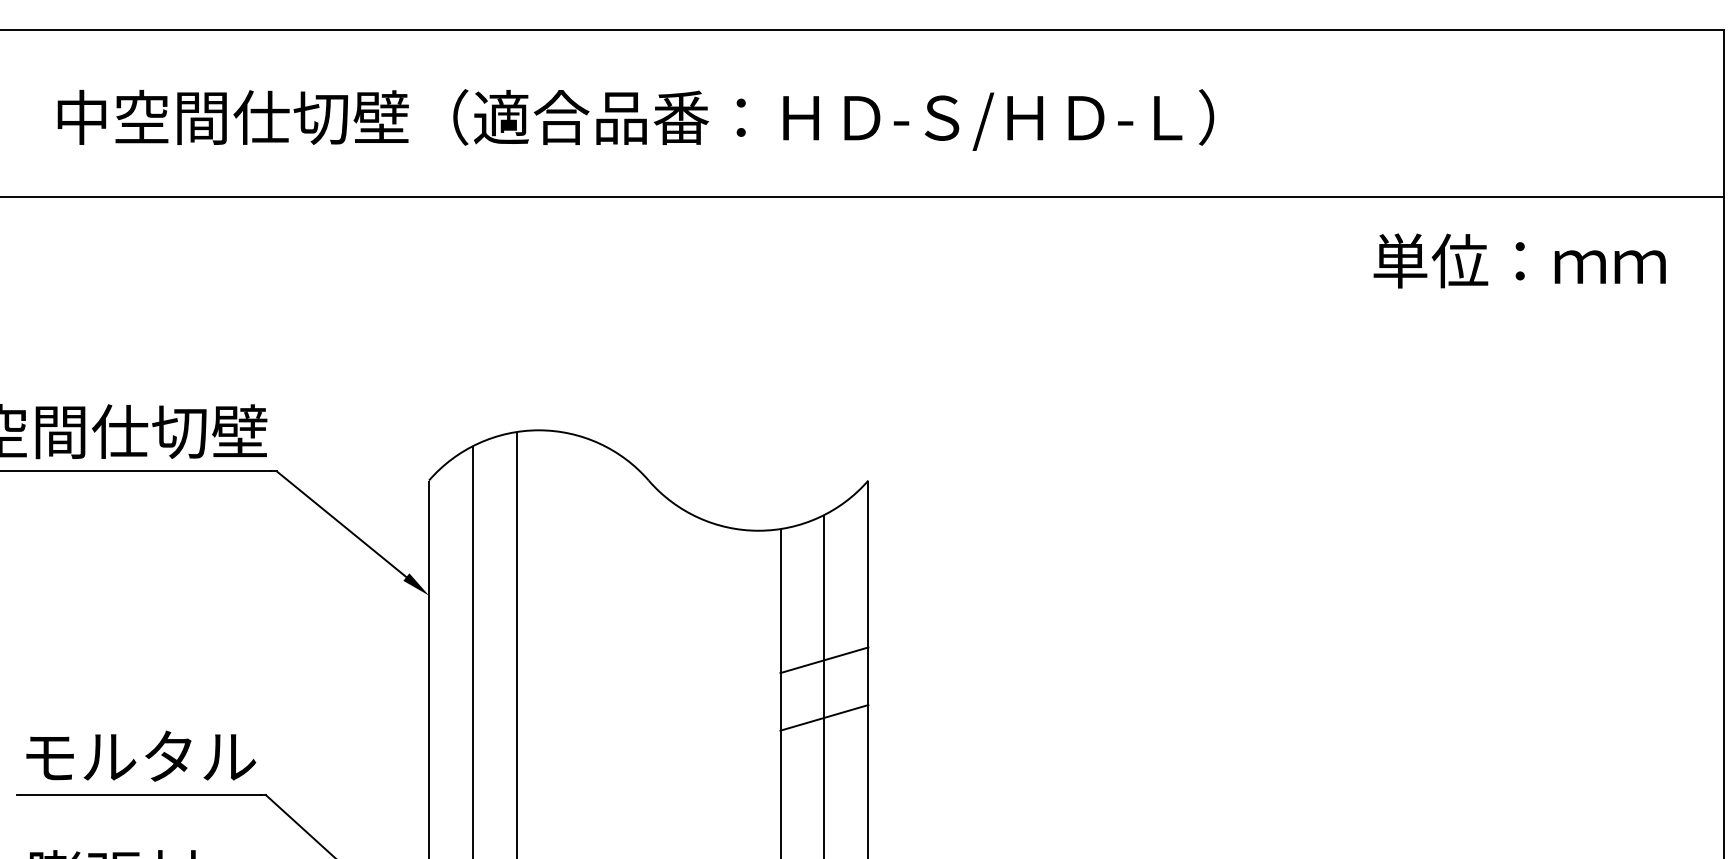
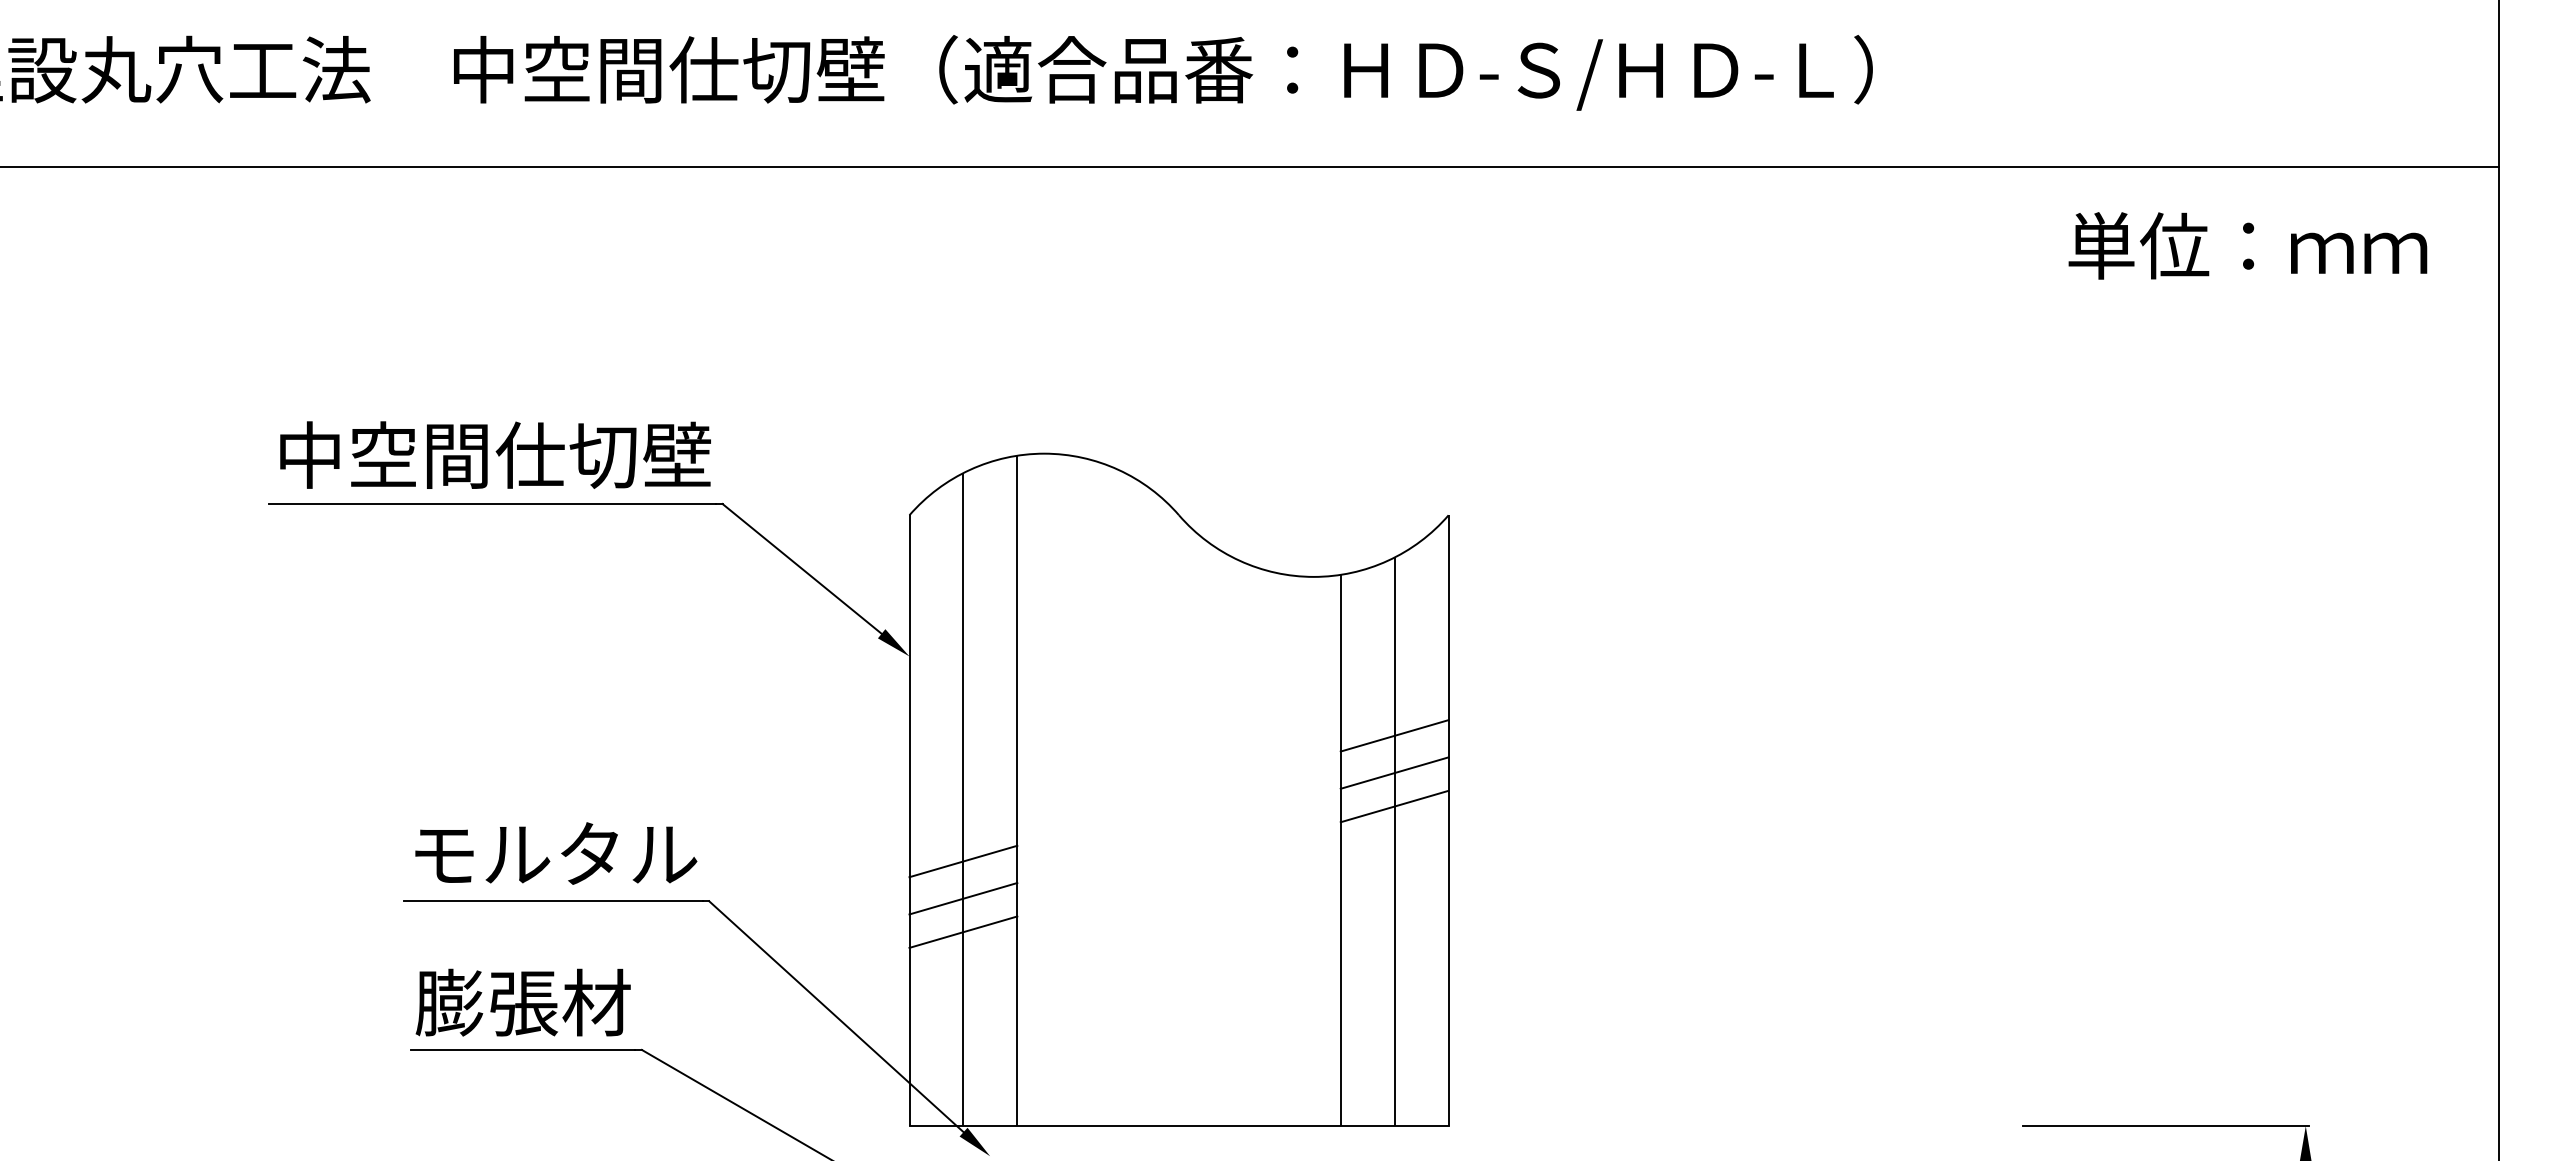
line: (824, 690) -> (1394, 772), added
line: (473, 762) -> (963, 861), added
line: (473, 792) -> (963, 898), added
line: (473, 819) -> (963, 931), added

